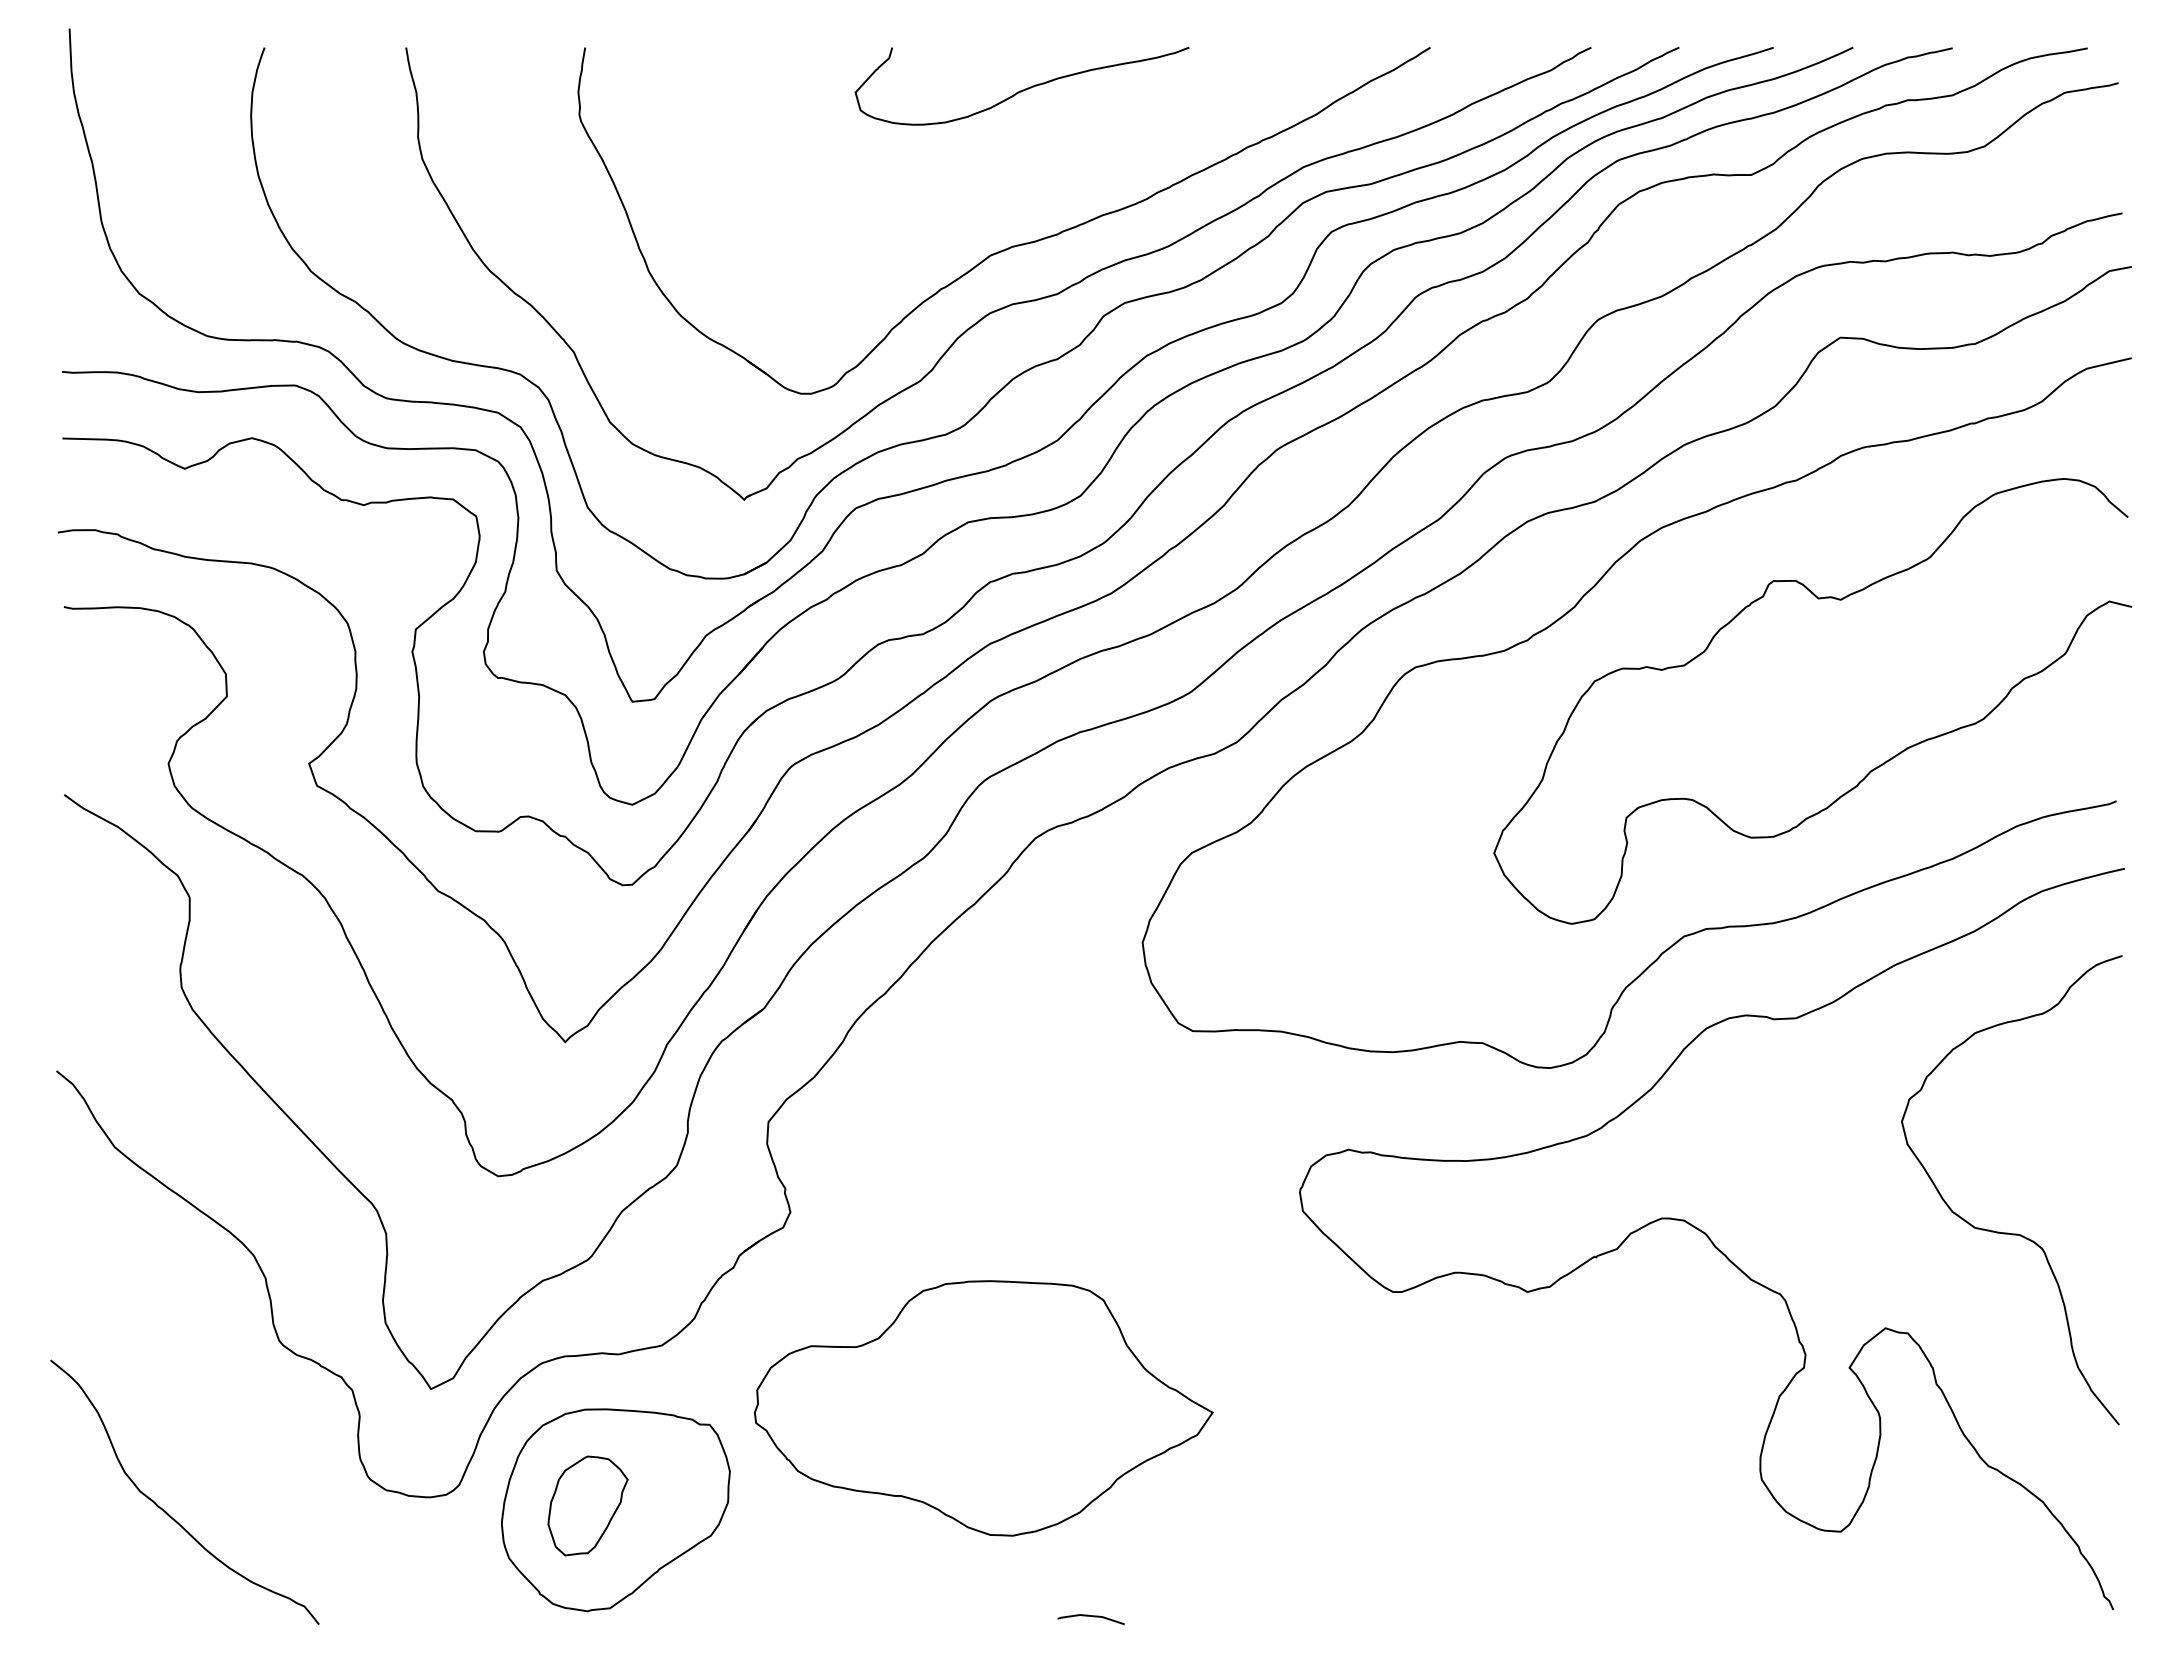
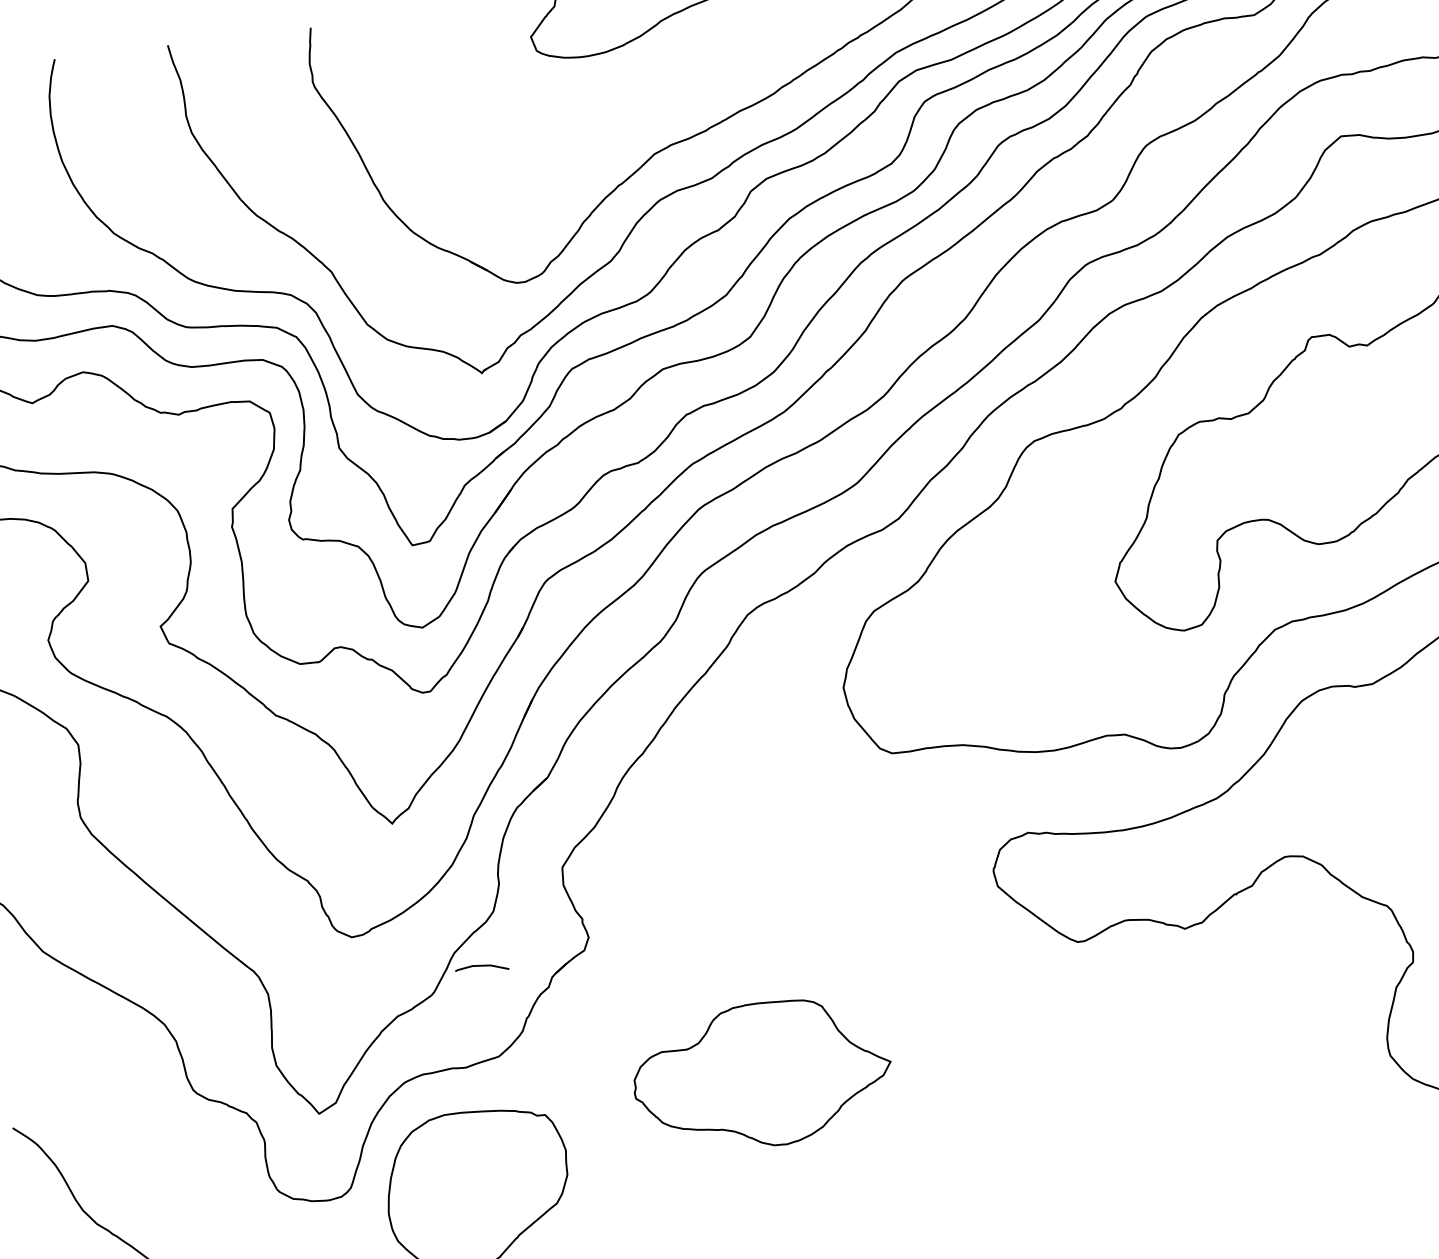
part: (983, 1408) -> (762, 1075), size x0.7
part: (587, 1505) -> (455, 1191), removed
line: (1090, 1616) -> (481, 966), moved

